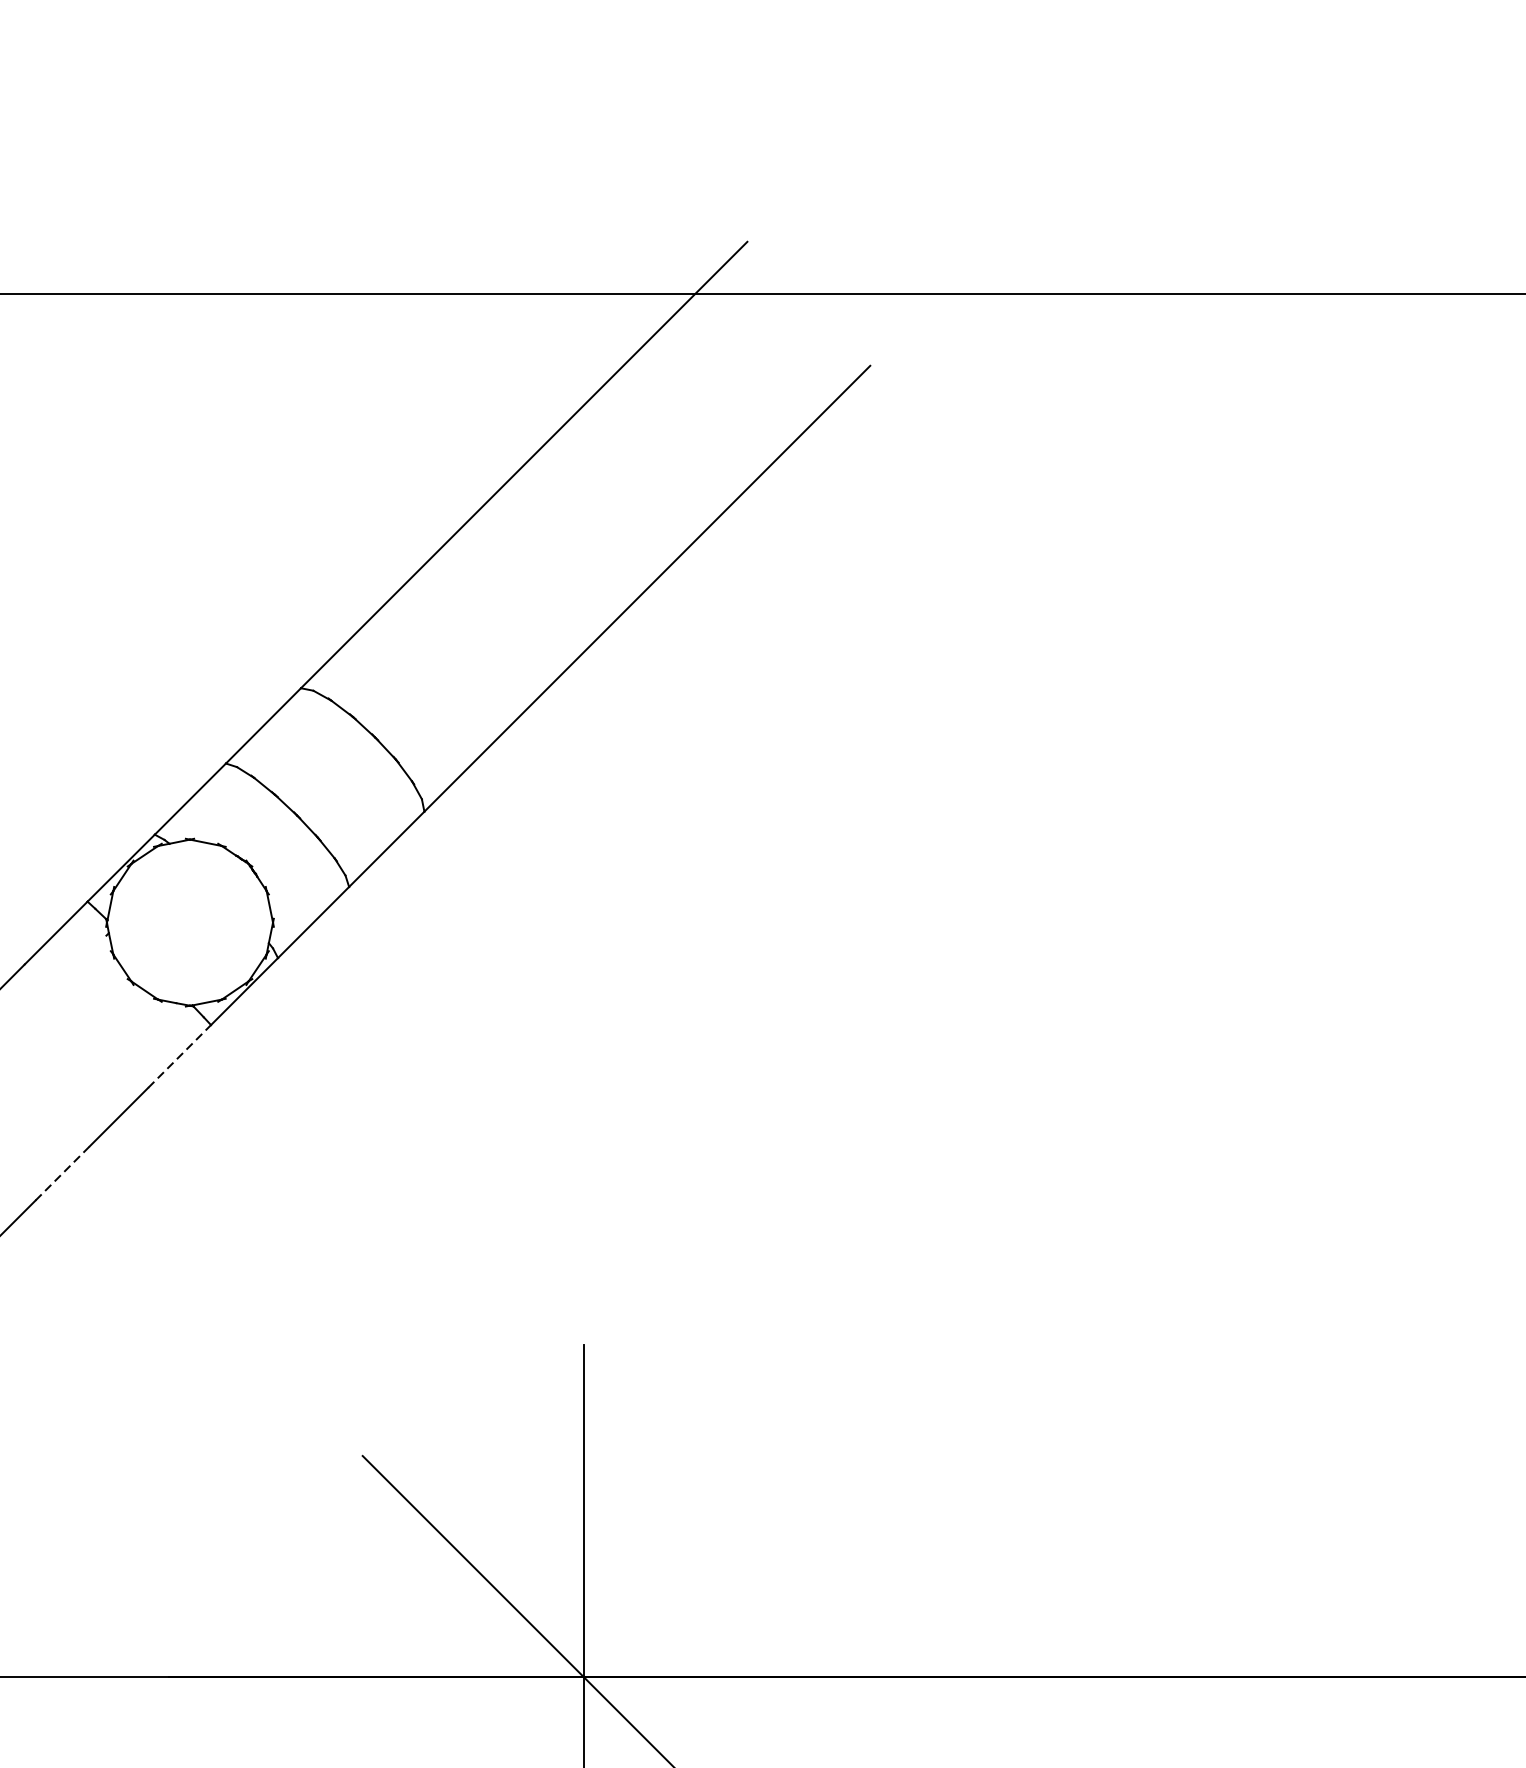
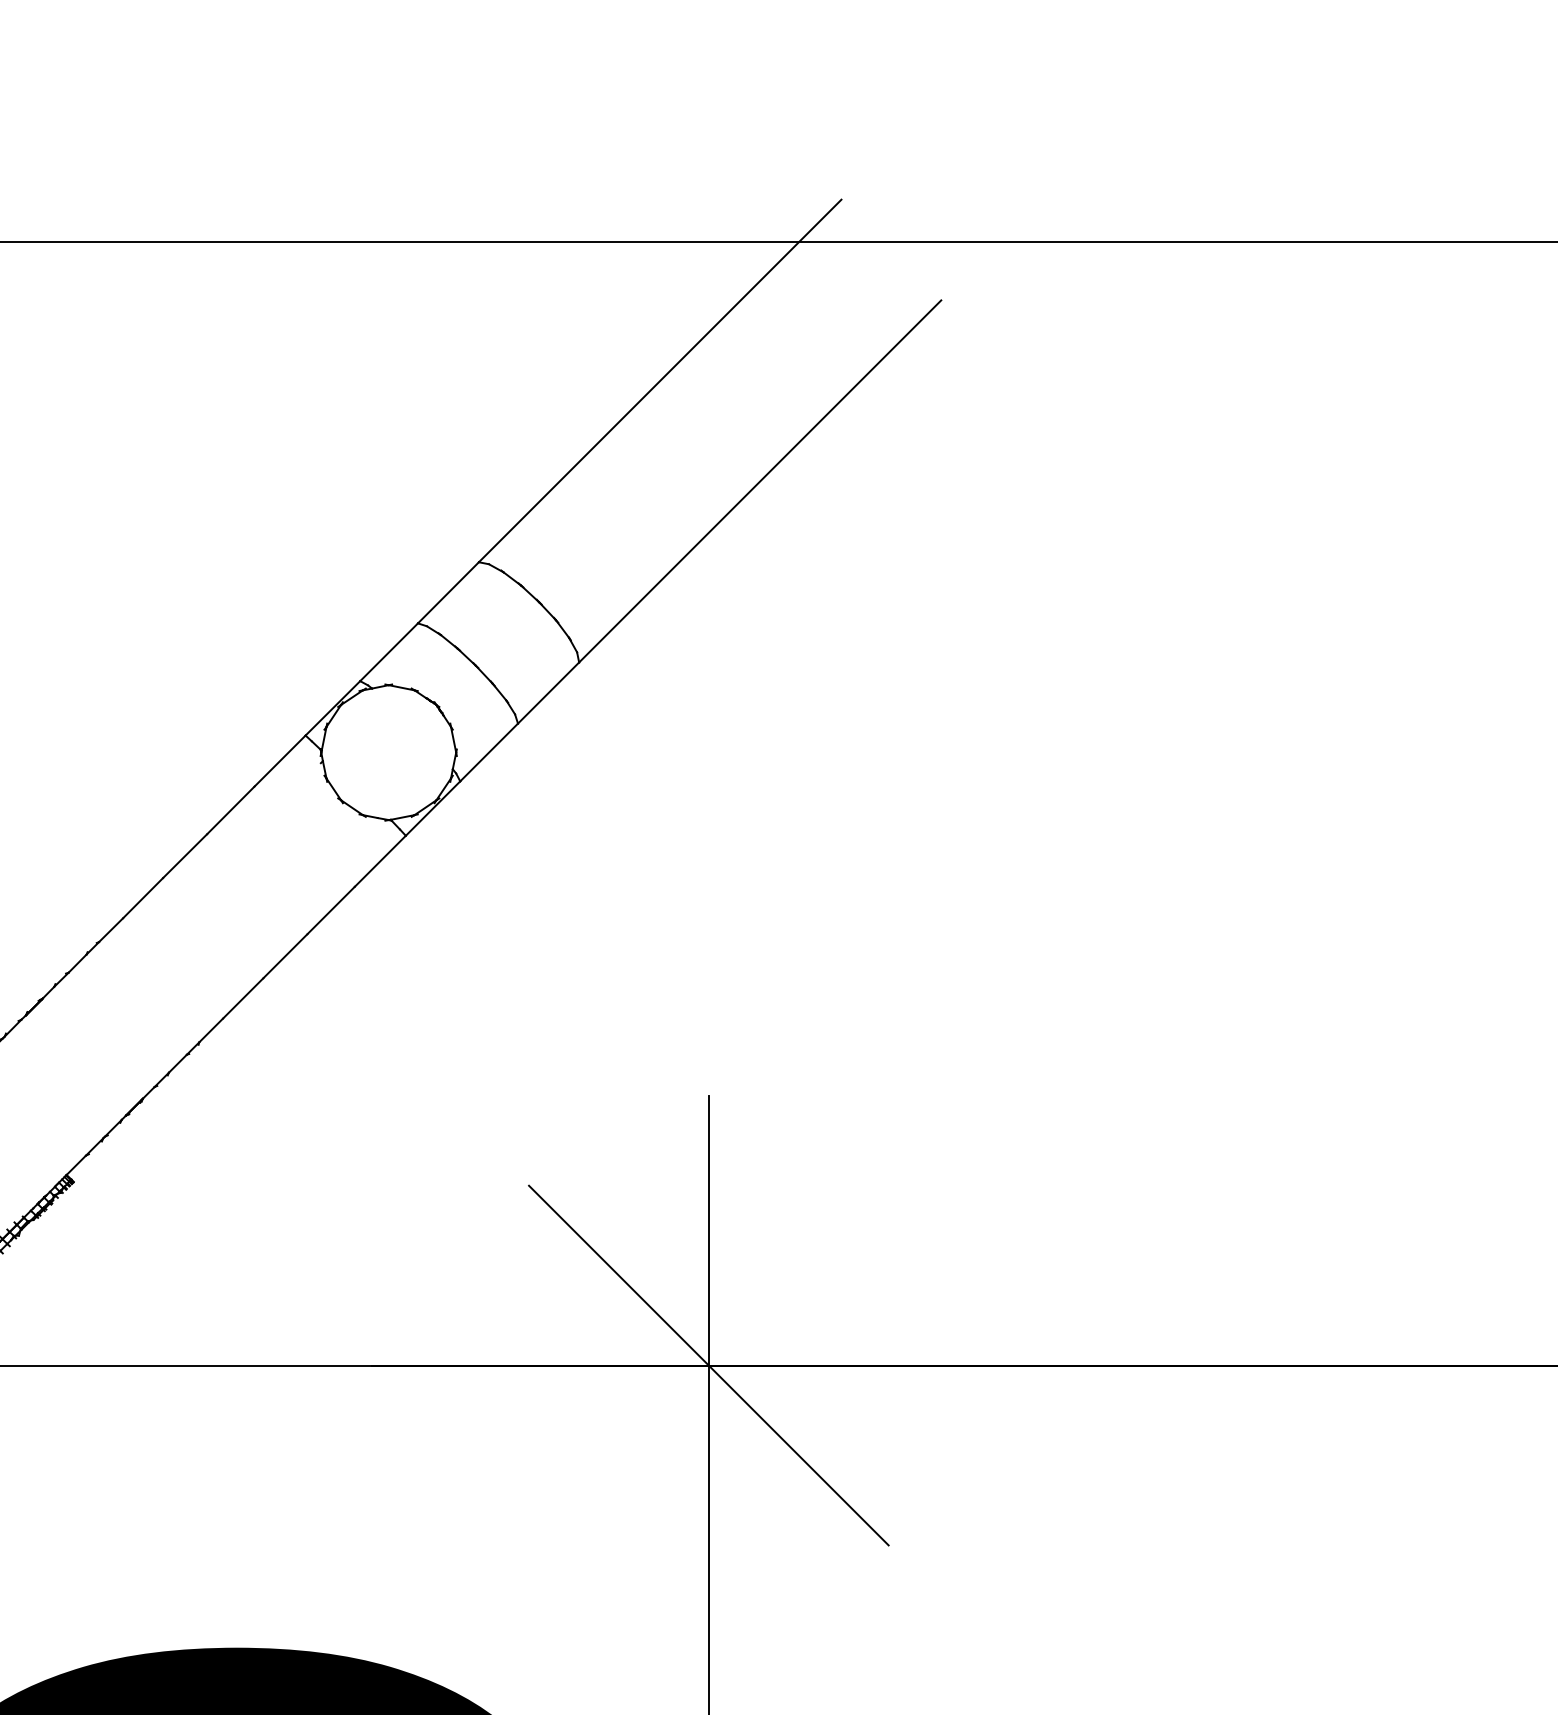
line: (179, 1055) -> (380, 860), dashed -> solid
line: (62, 1172) -> (285, 955), dashed -> solid

